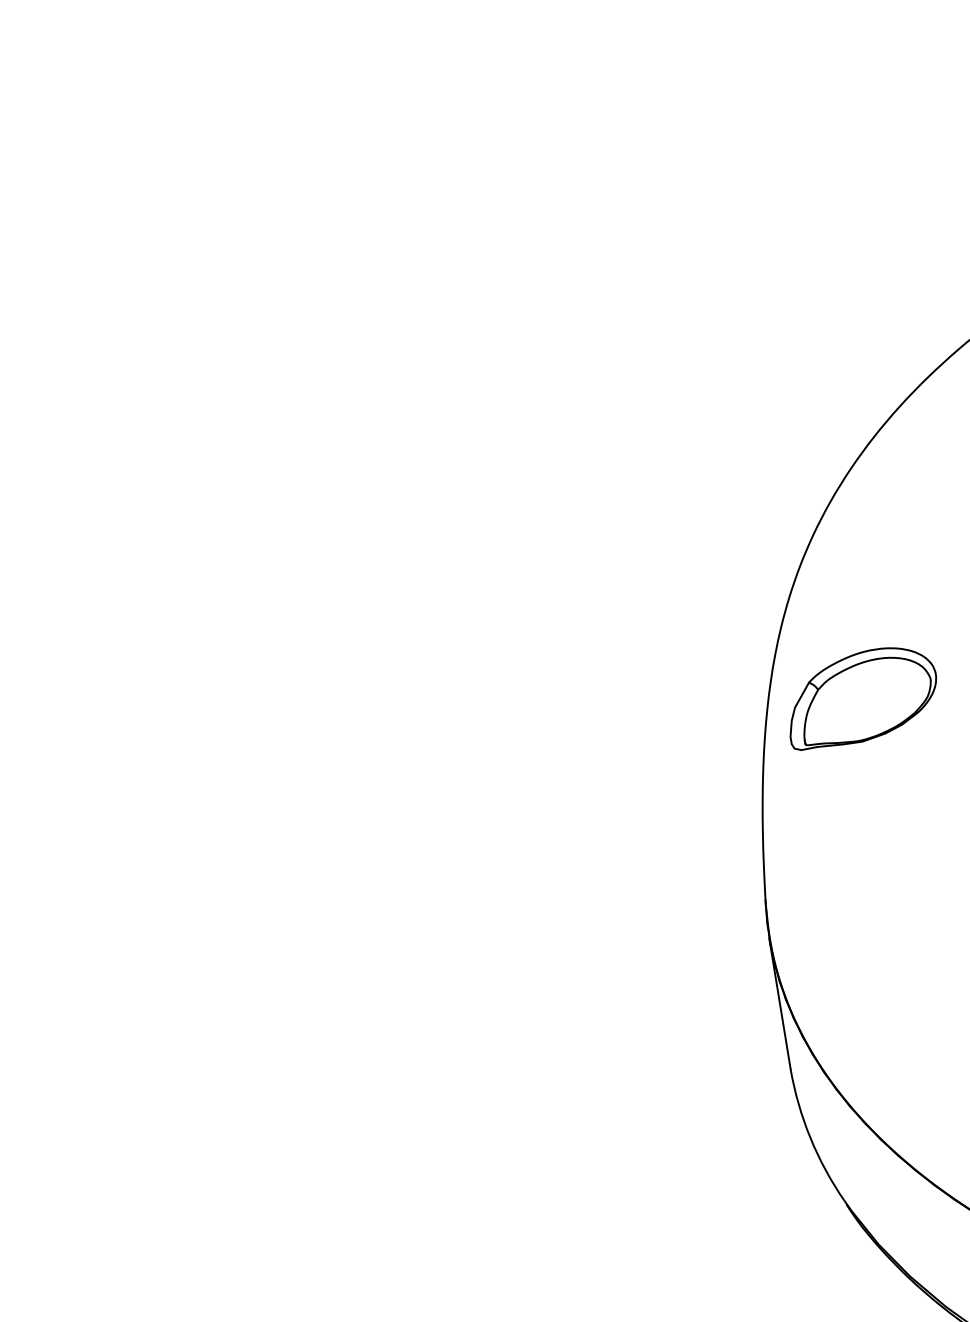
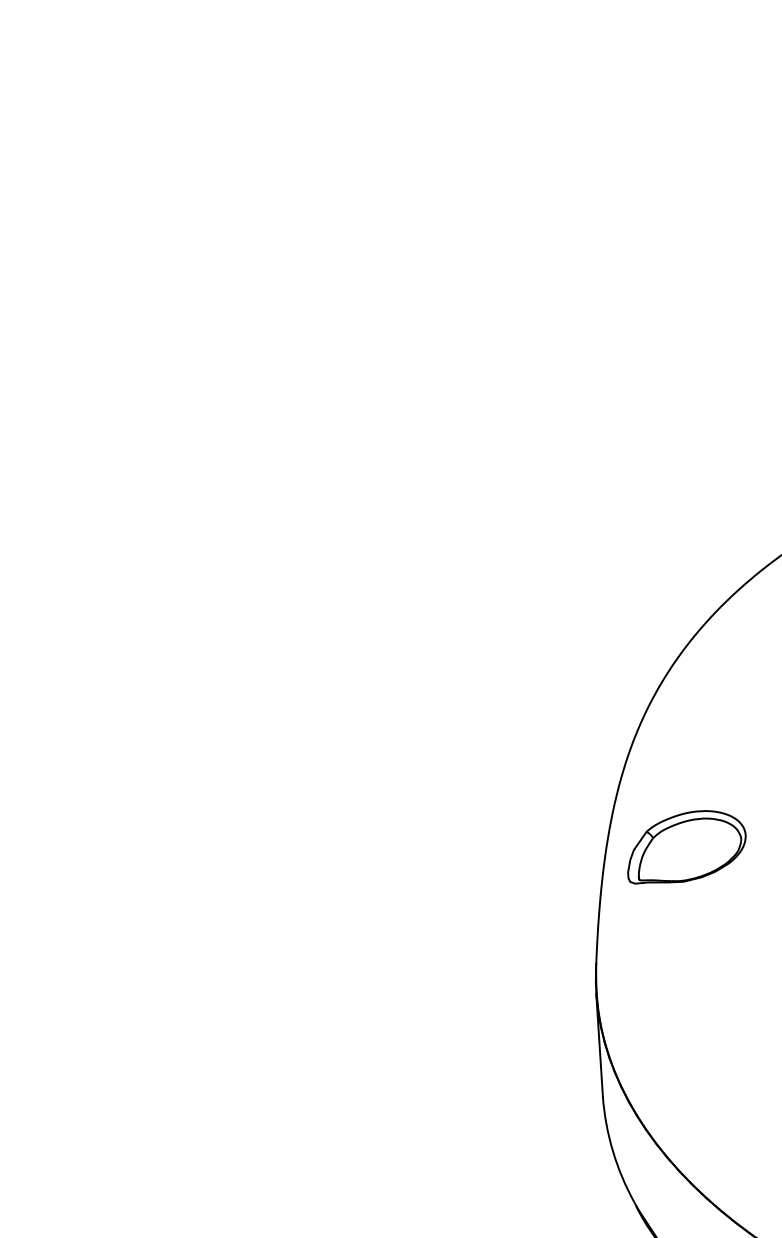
part: (861, 697) -> (686, 847), moved

